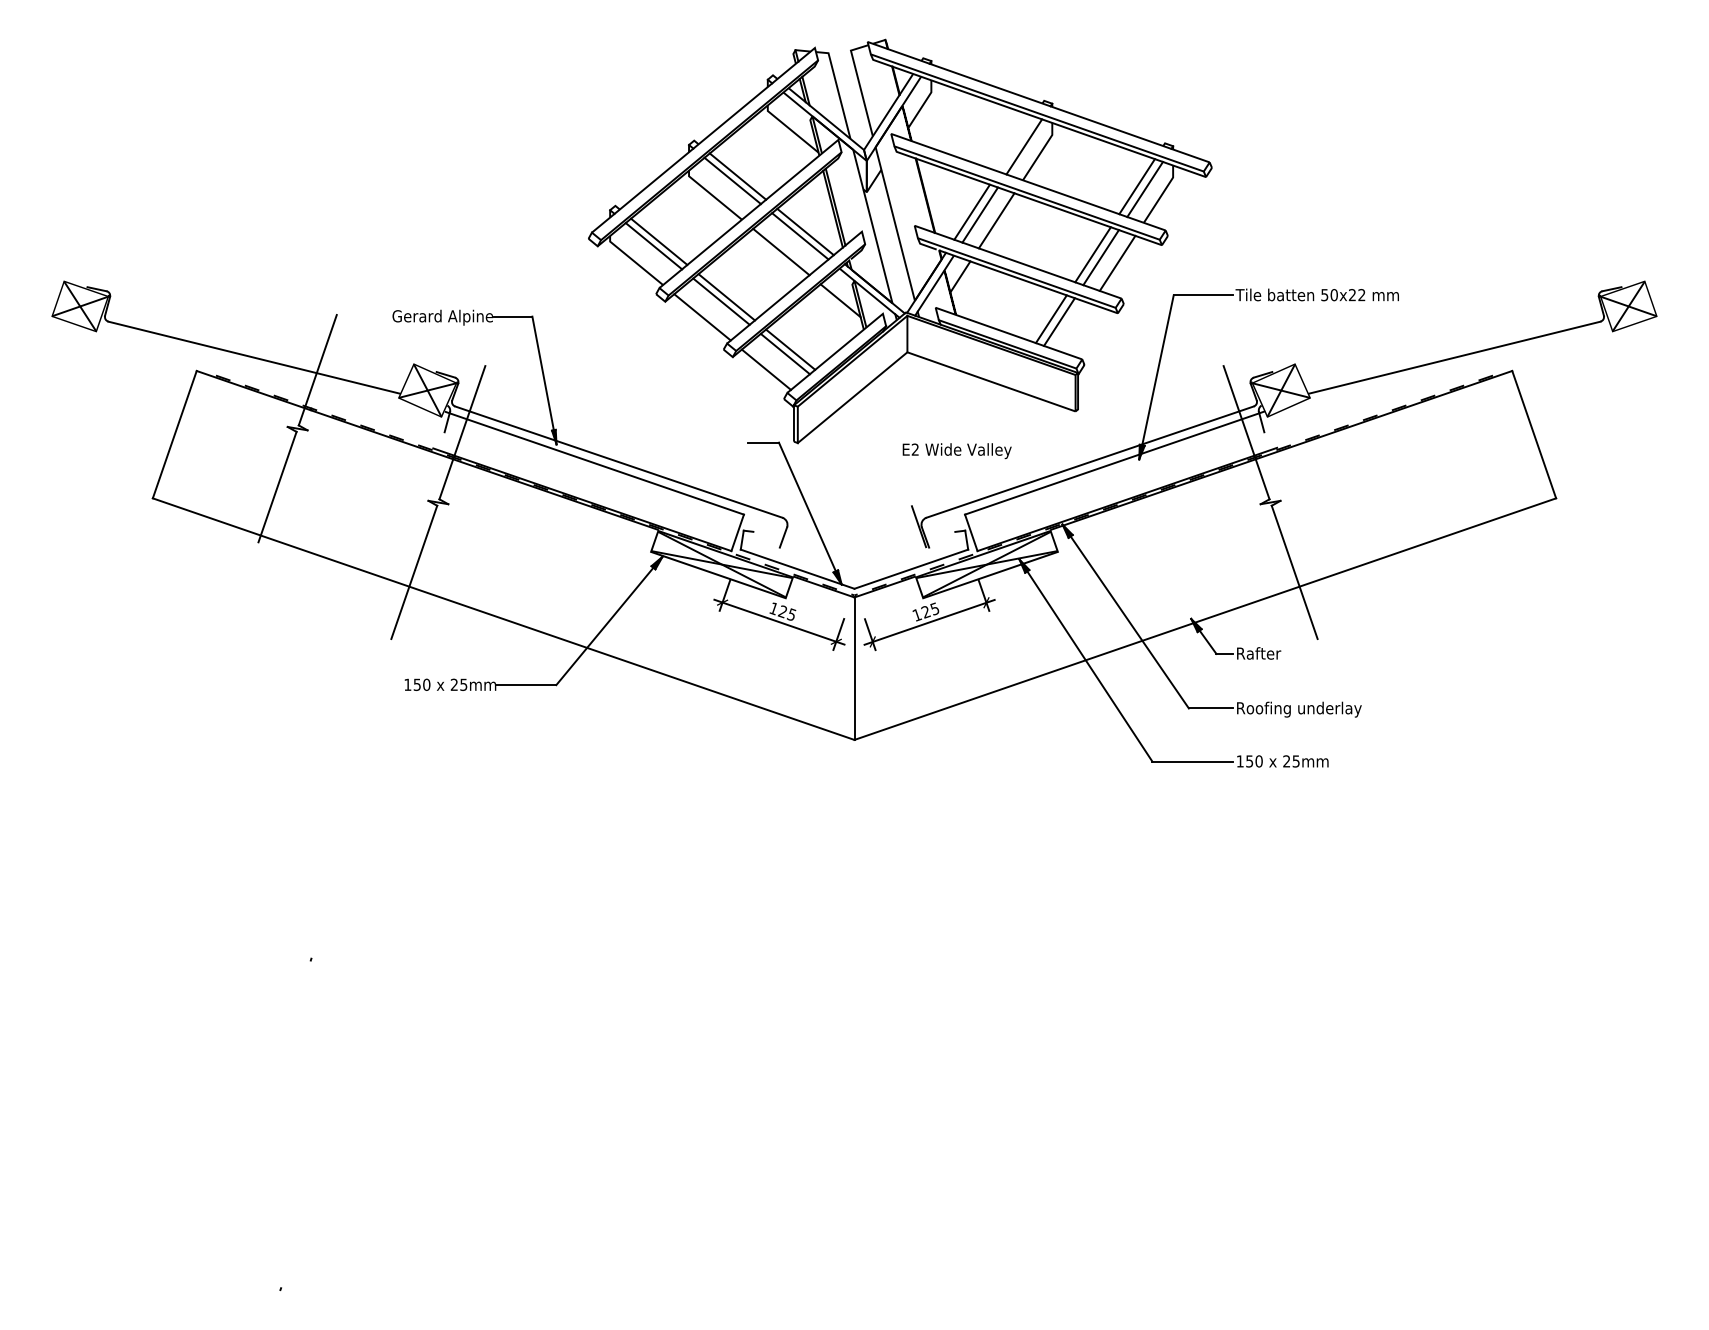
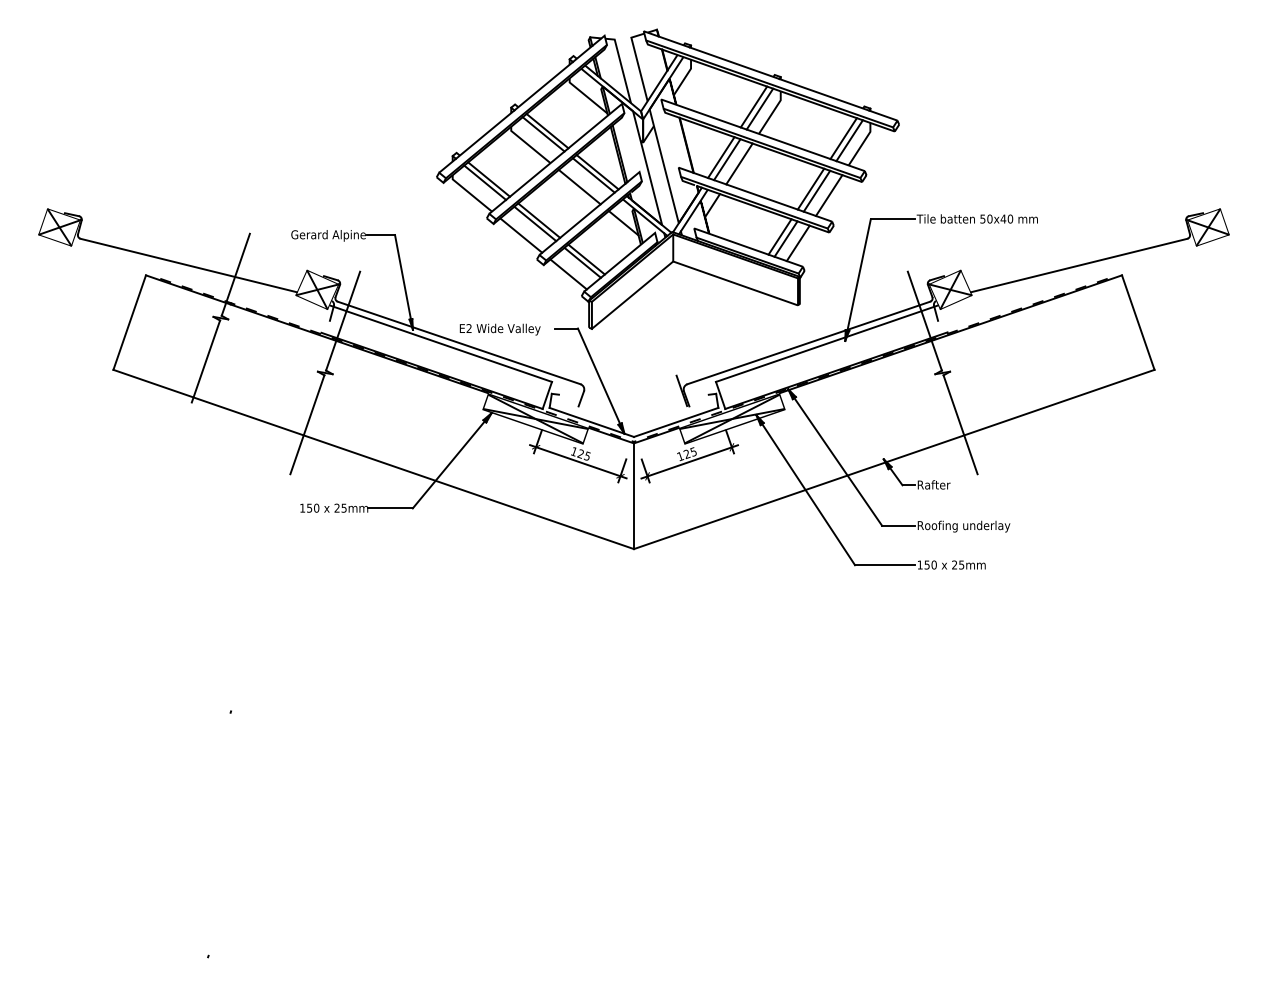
line: (1016, 143) -> (754, 106), added
text: (1356, 295) -> (1006, 219), 50x22 -> 50x40
line: (1075, 327) -> (797, 243), added
text: (956, 451) -> (499, 329), moved

